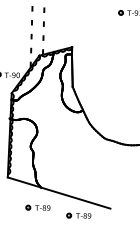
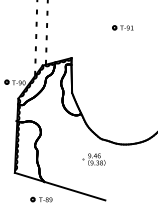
part: (96, 162) -> (93, 159), added
part: (78, 215) -> (77, 206), removed

